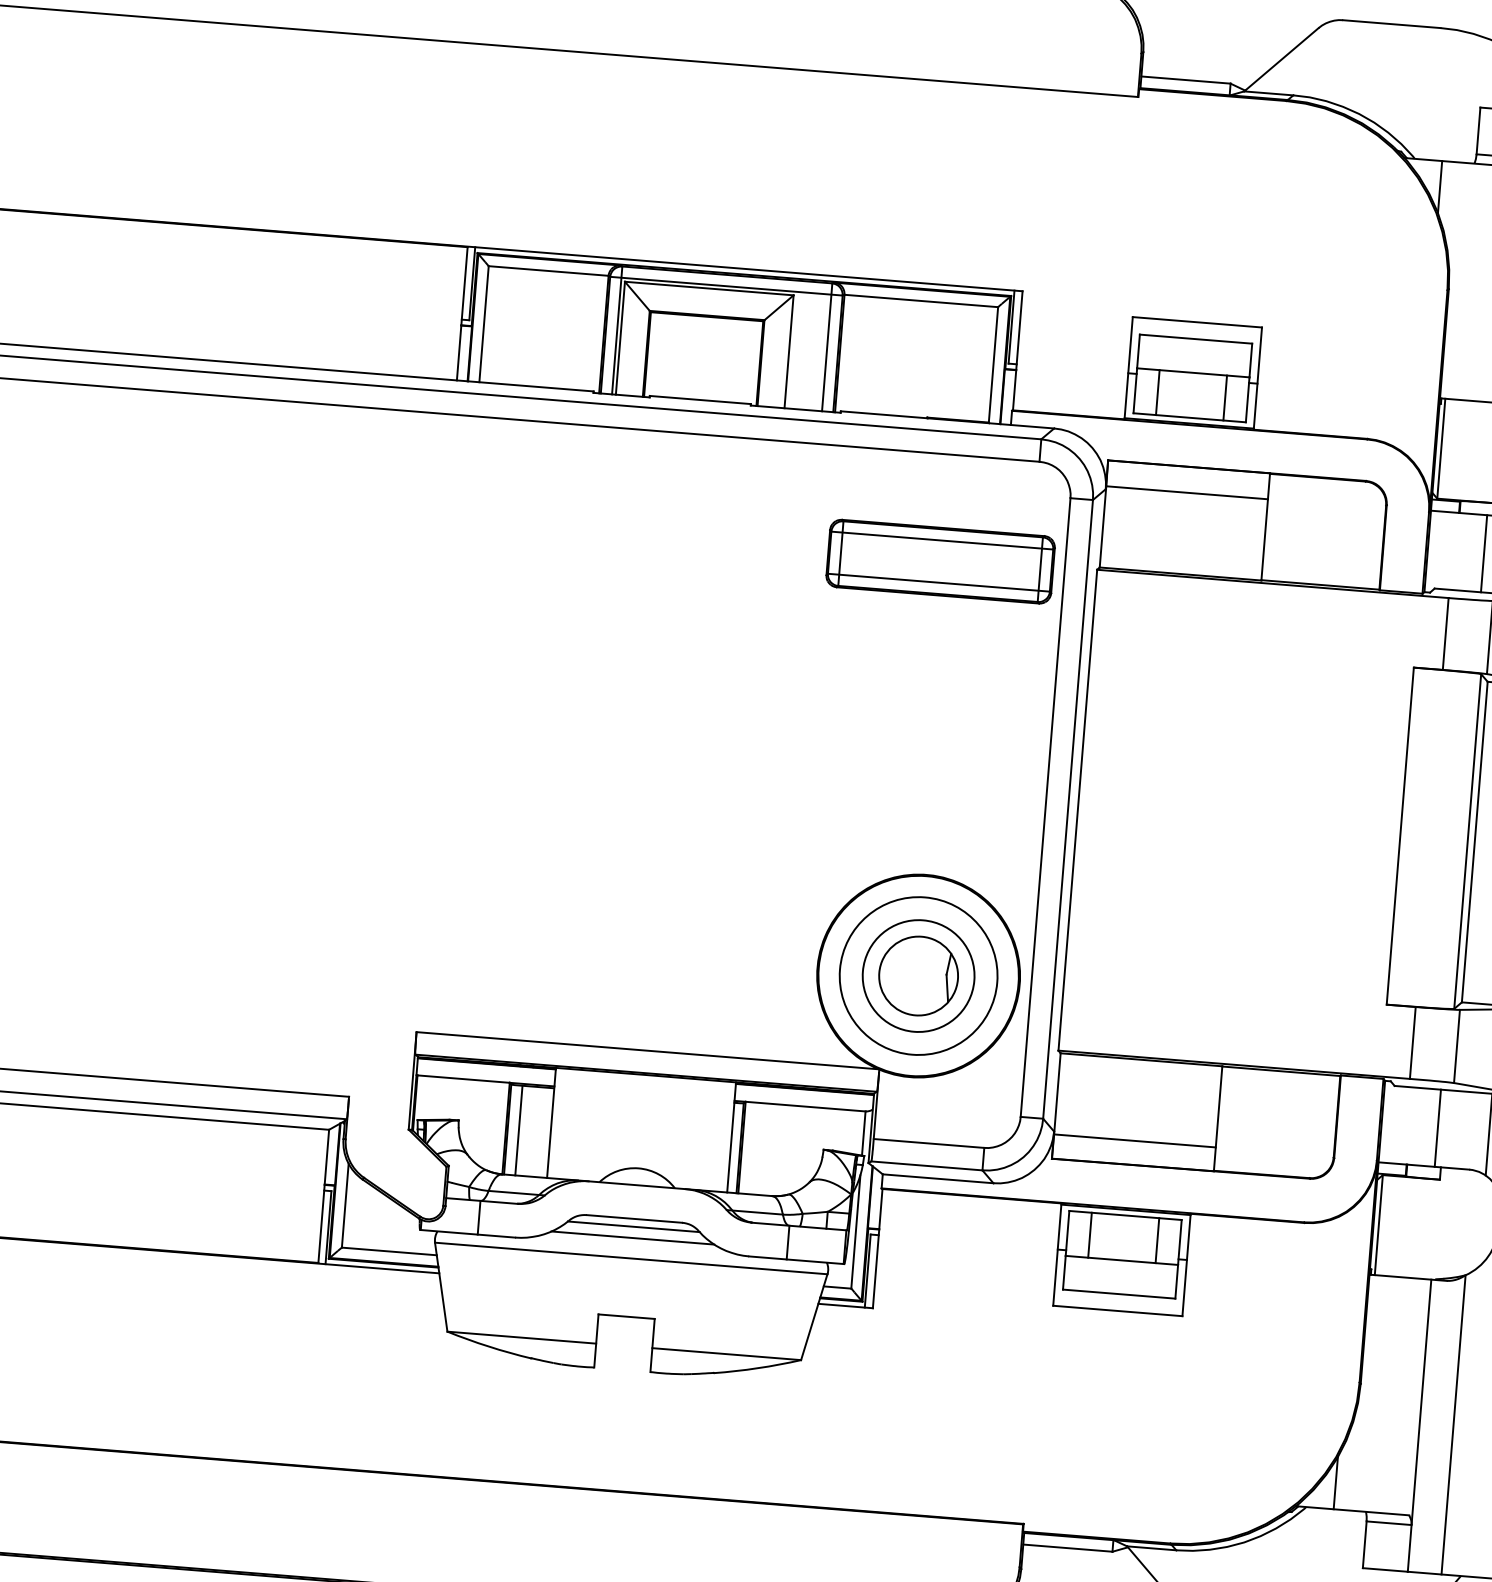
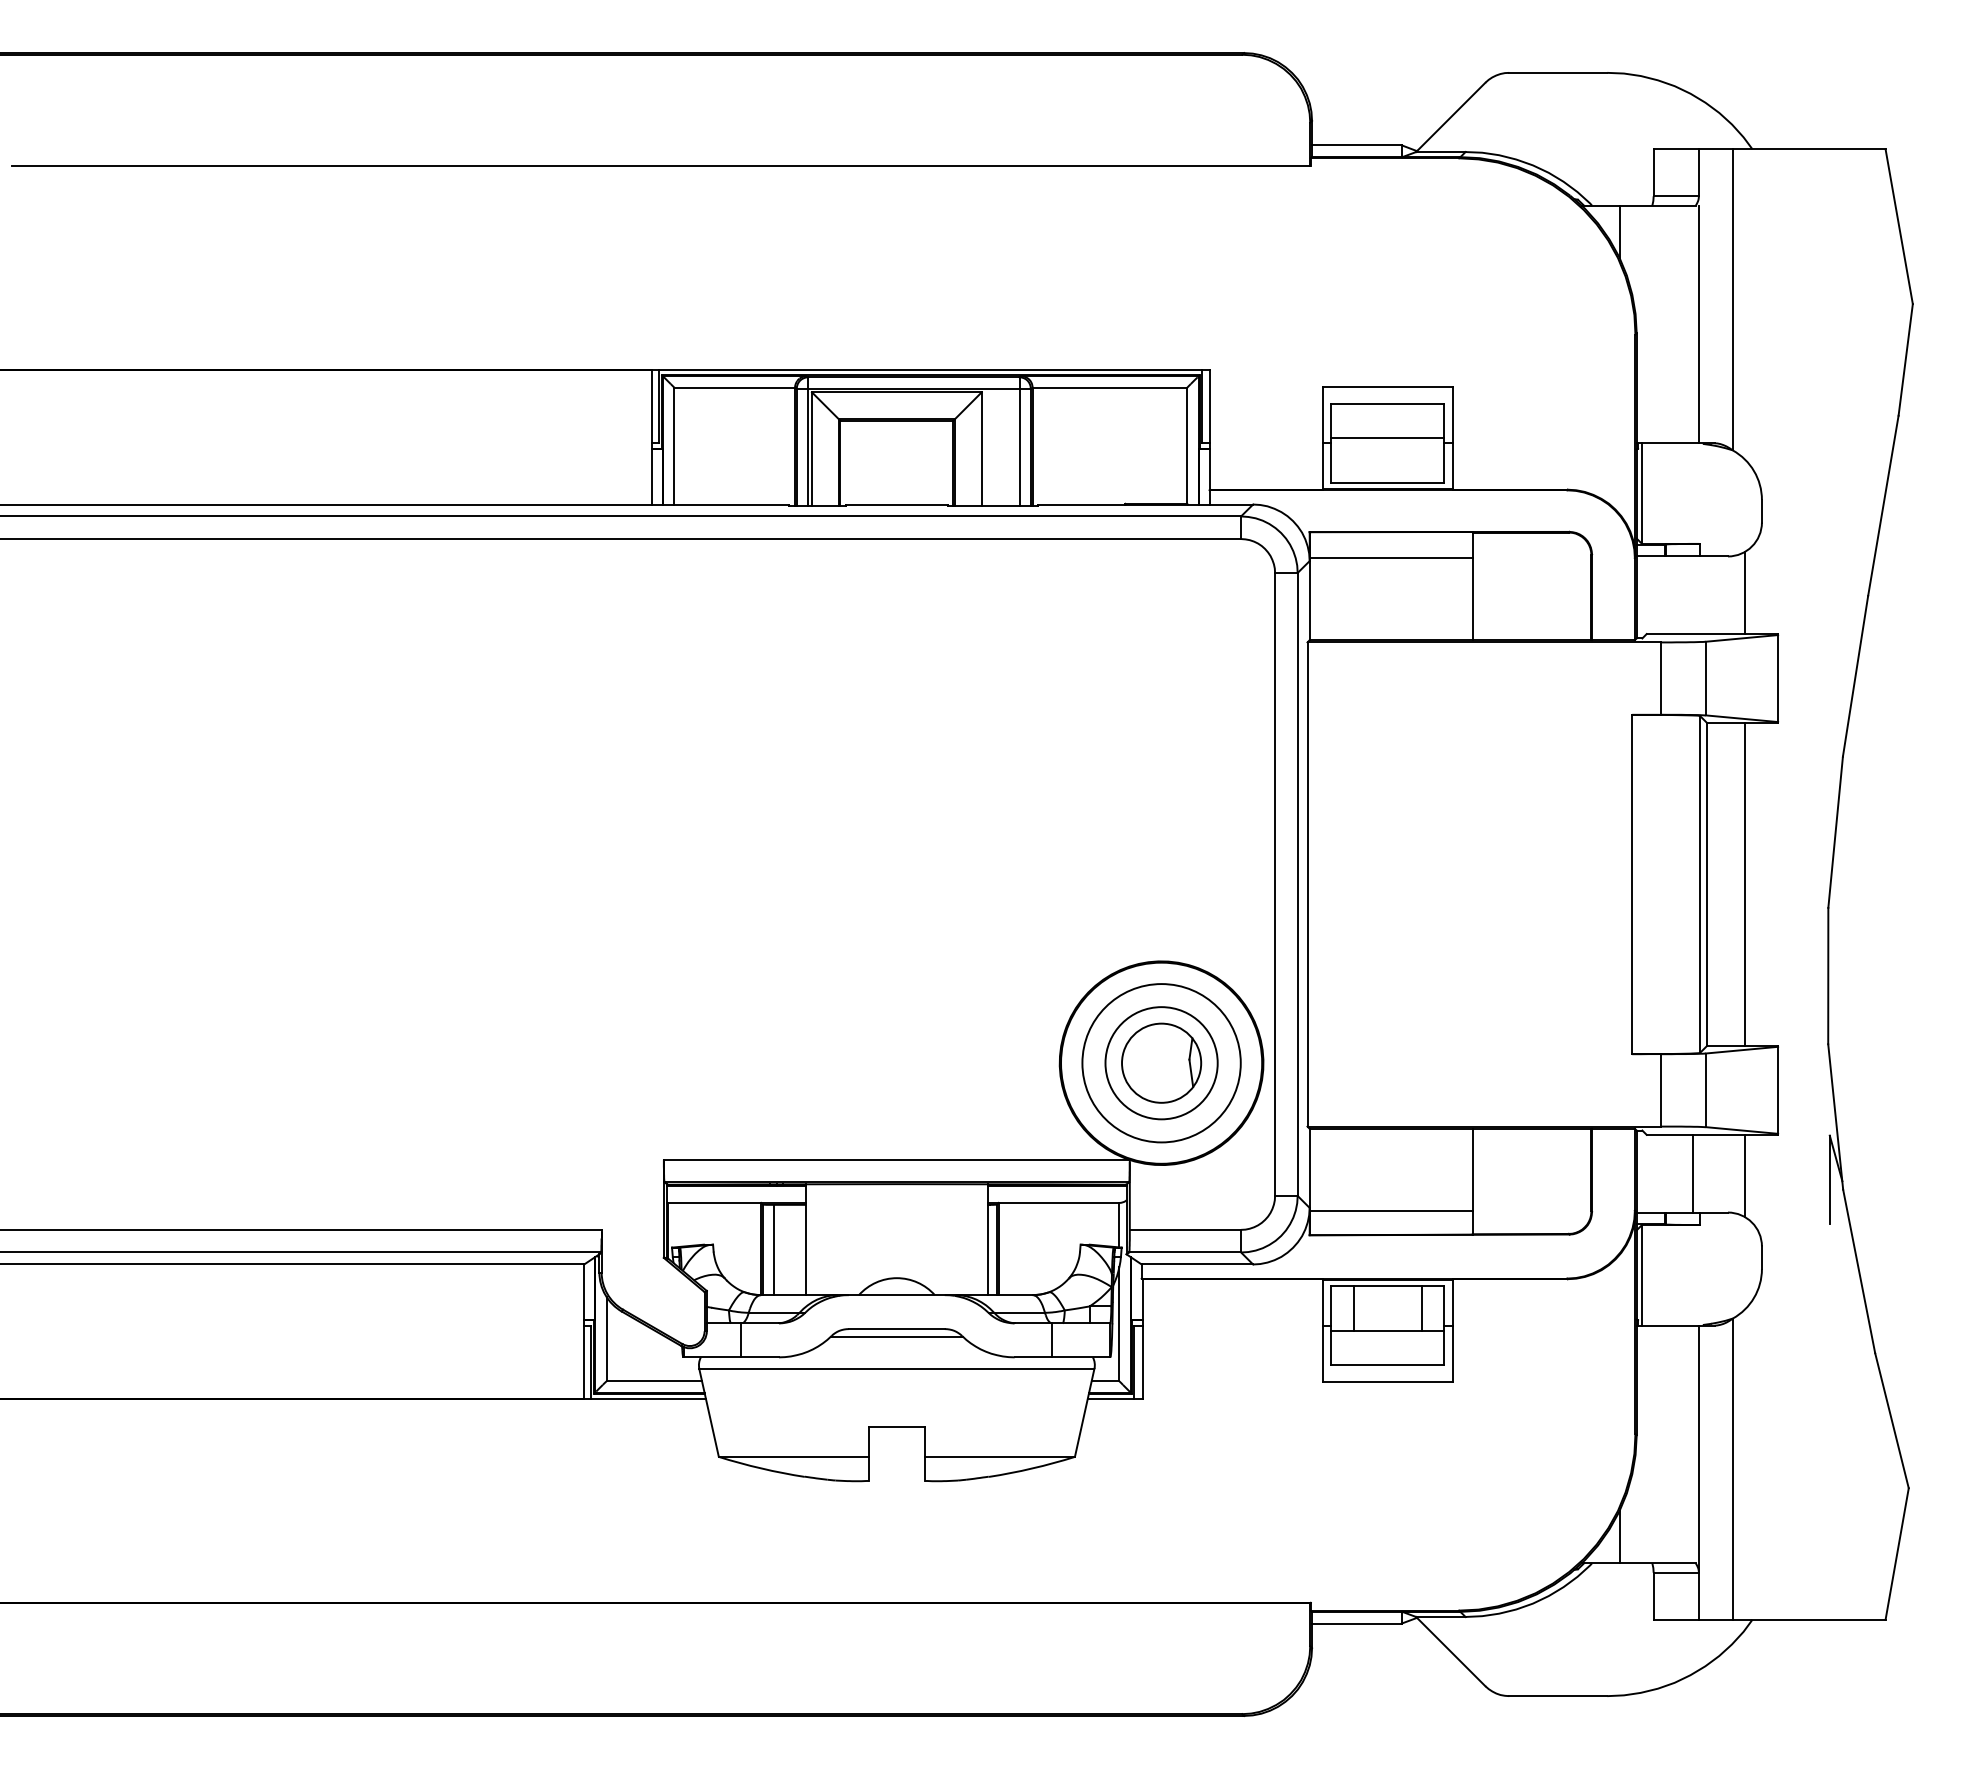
line: (1157, 391) -> (1353, 459), removed
line: (1225, 397) -> (1421, 459), removed
line: (1484, 554) -> (1693, 595), removed
part: (940, 561) -> (1150, 646), removed
line: (632, 1238) -> (896, 1348), removed

